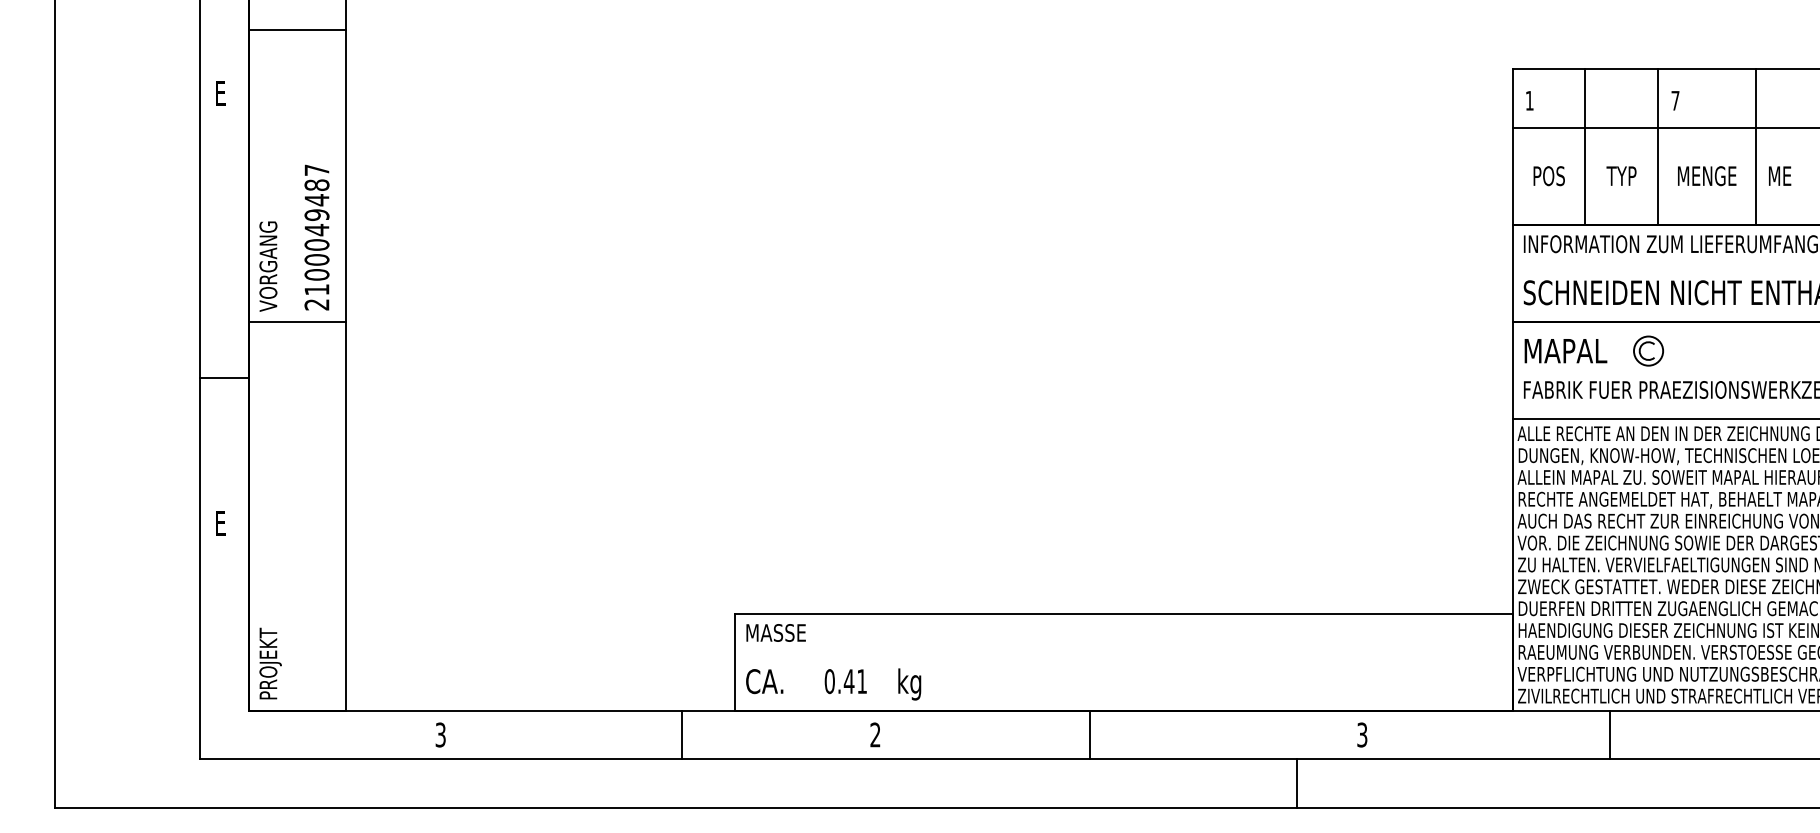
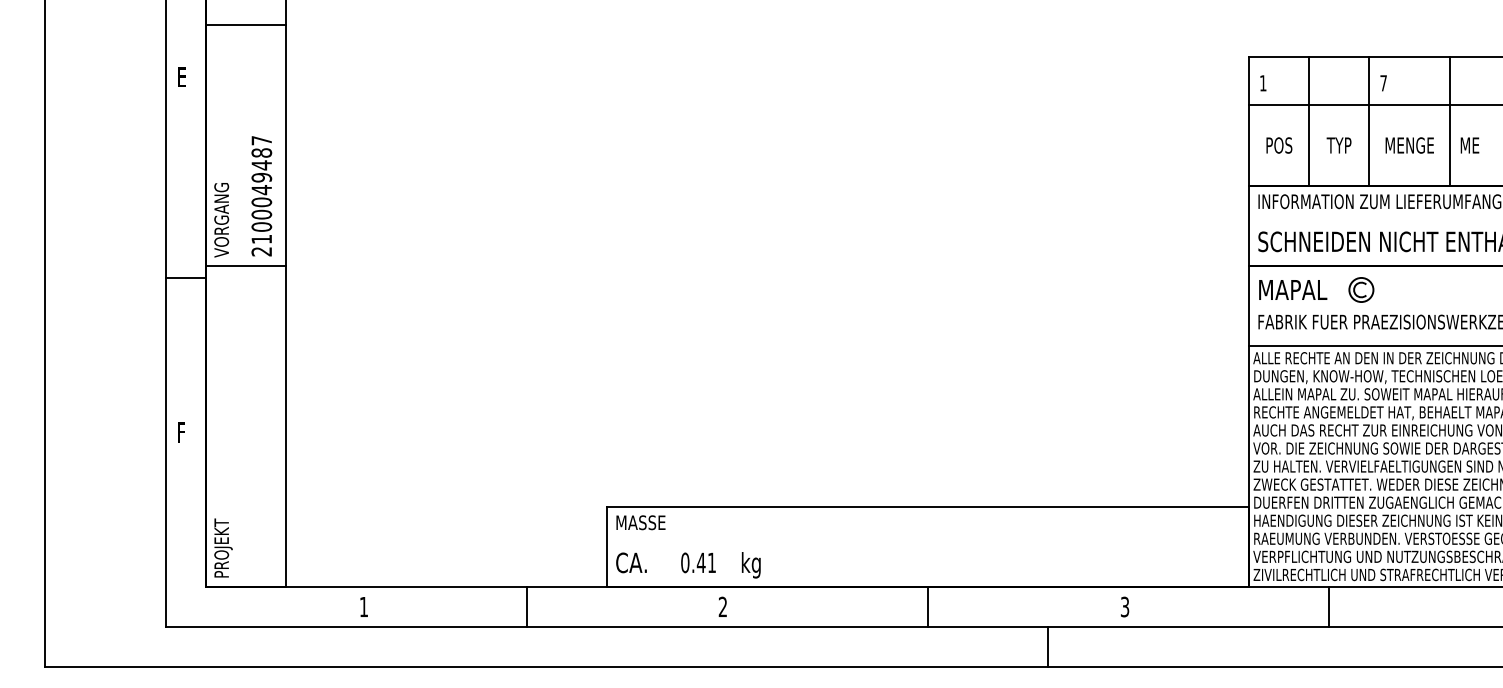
line: (224, 377) -> (185, 277), moved
text: (221, 528) -> (182, 436), E -> F
text: (440, 734) -> (363, 606), 3 -> 1
line: (681, 734) -> (526, 606), moved
line: (1089, 734) -> (927, 606), moved
line: (1296, 783) -> (1048, 647), moved

